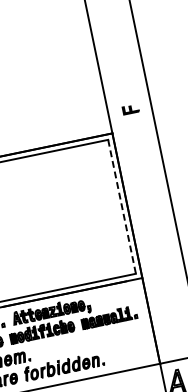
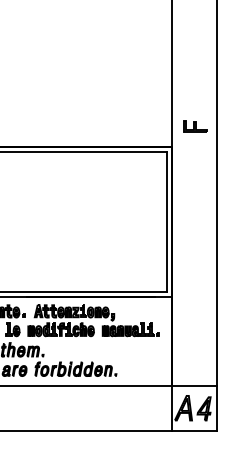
part: (130, 109) -> (195, 126), size x1.43
line: (121, 206) -> (166, 221), dashed -> solid

